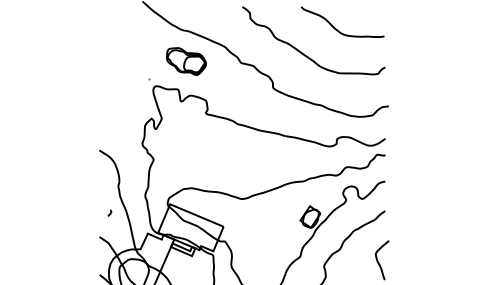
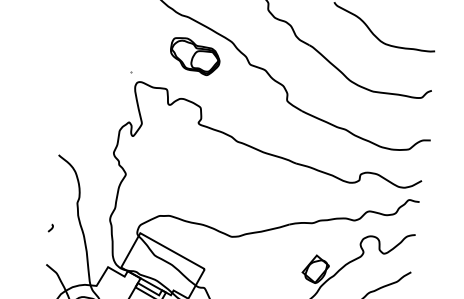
part: (186, 61) -> (195, 56), moved
curve: (110, 212) -> (51, 227), moved

